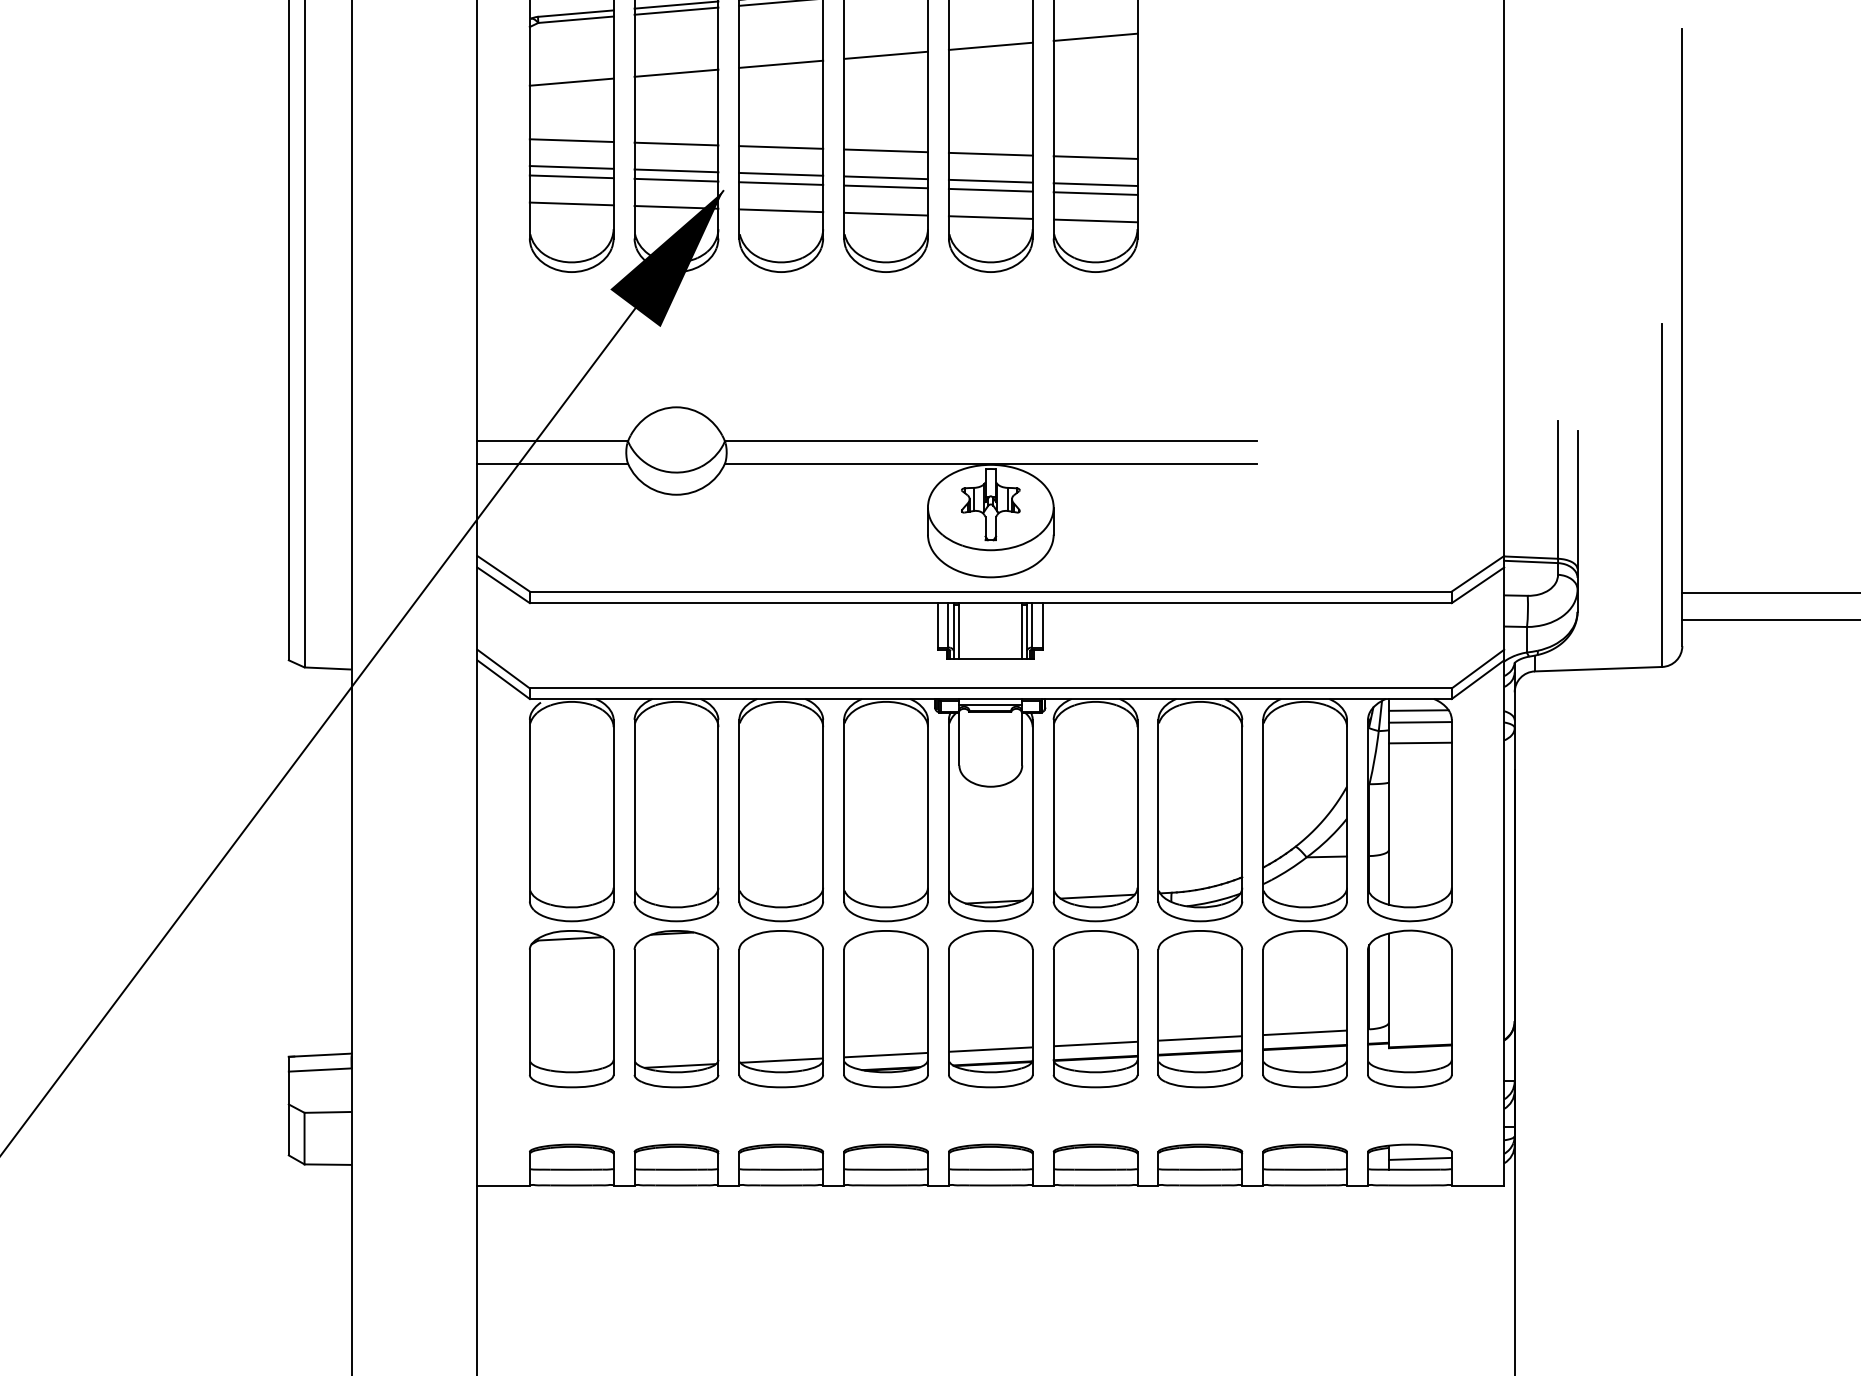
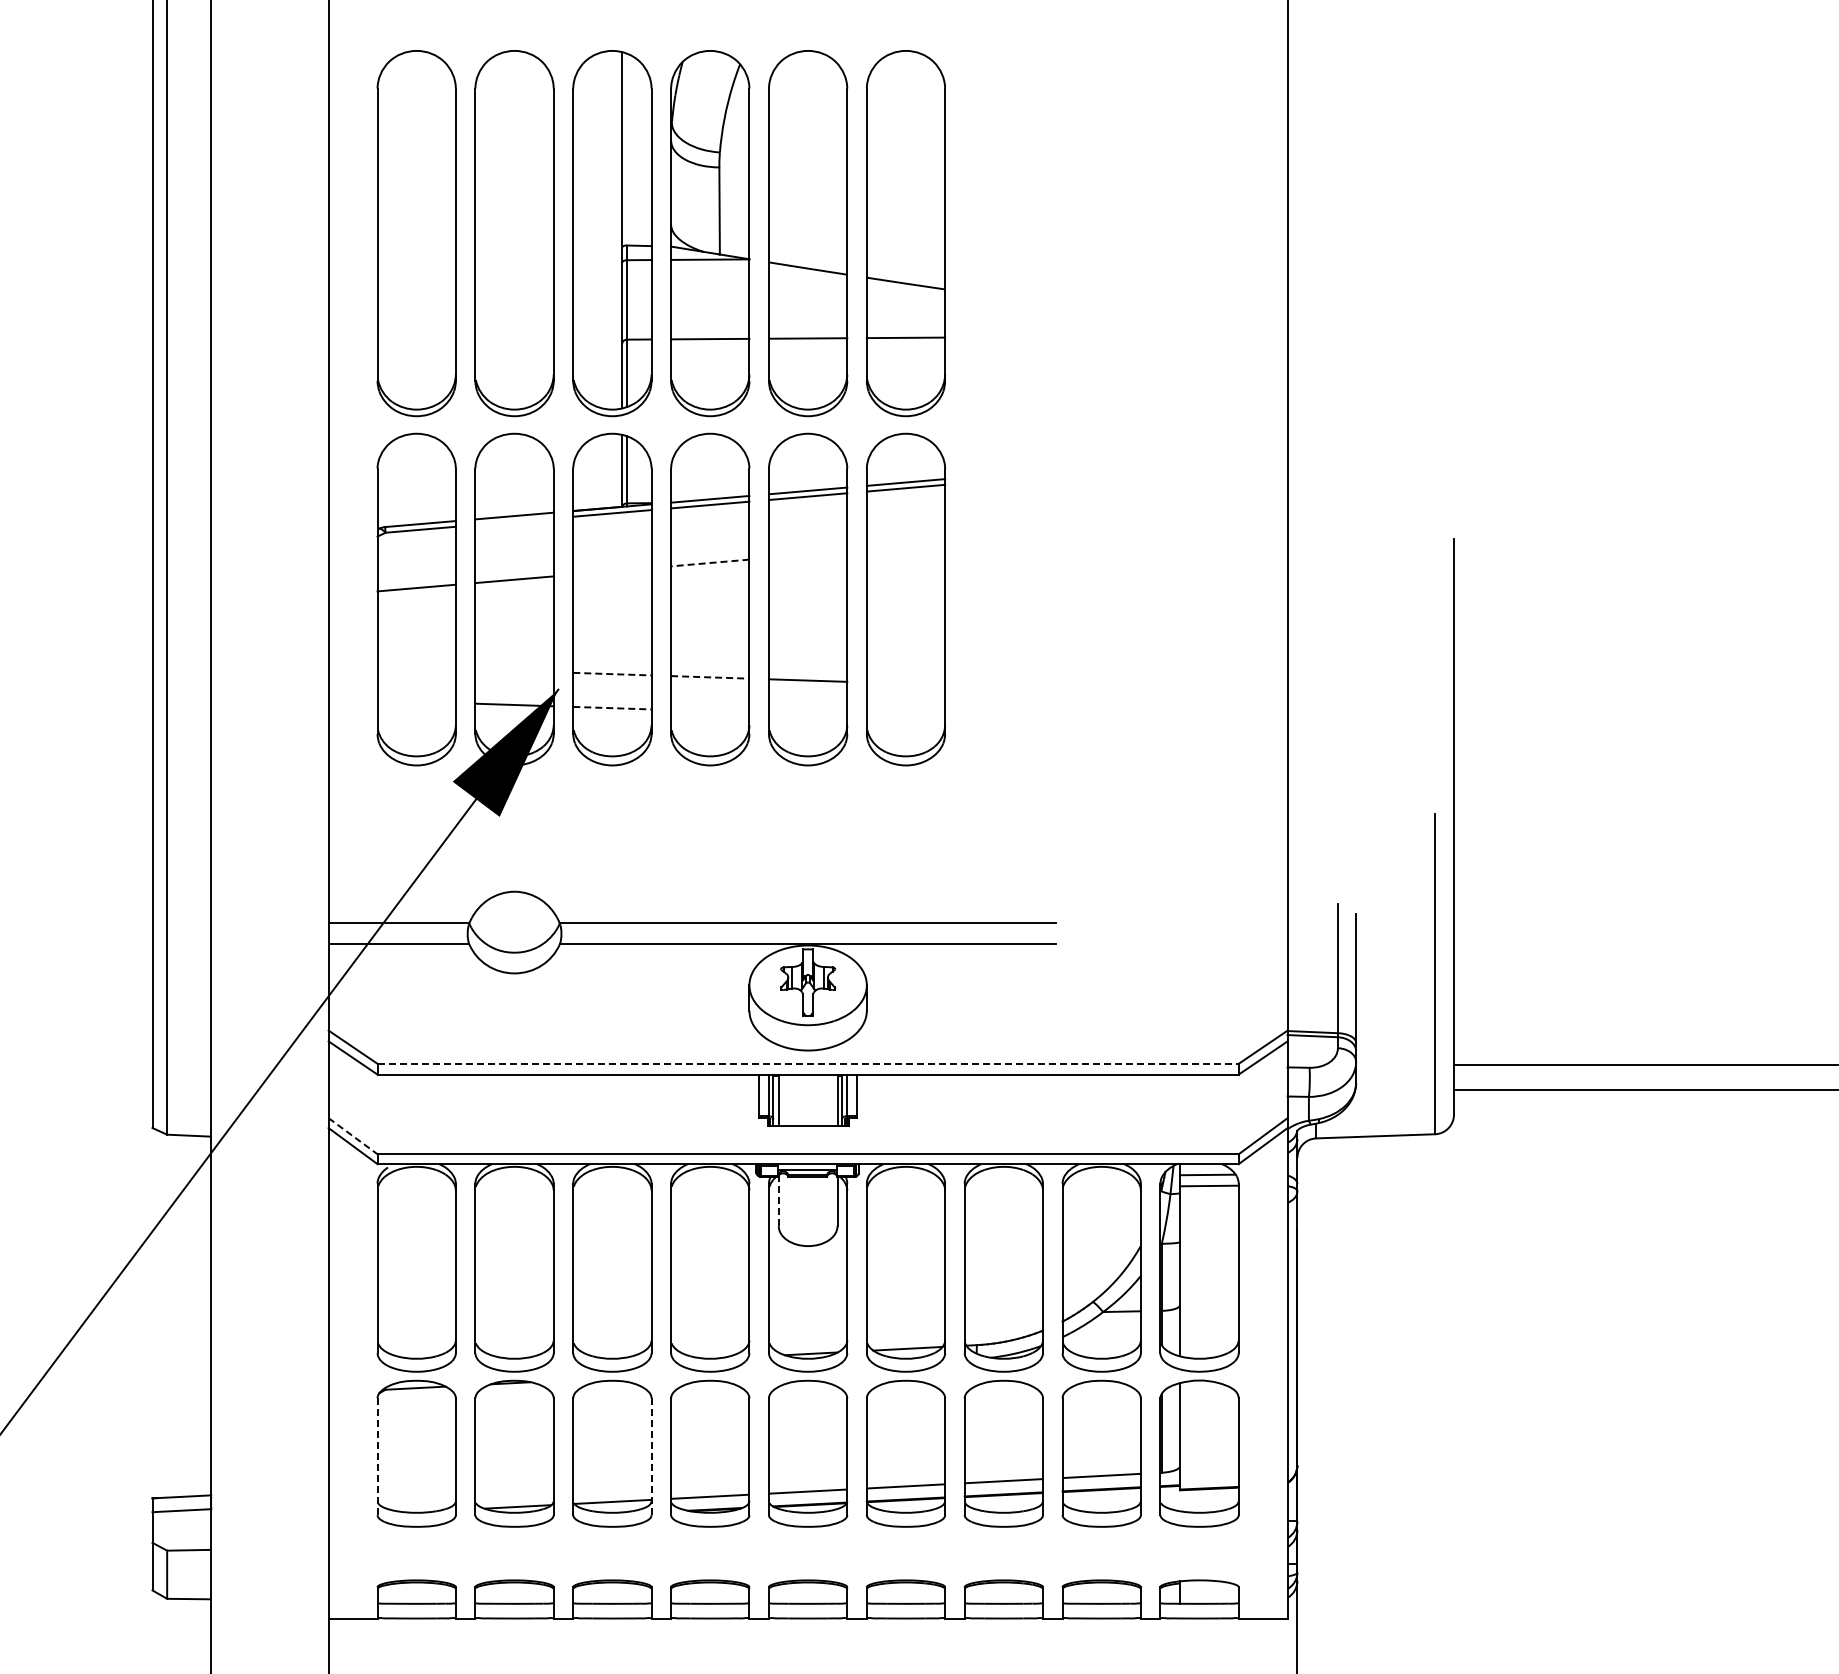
line: (676, 10) -> (514, 521), removed
line: (1095, 36) -> (905, 545), removed
line: (990, 46) -> (807, 554), removed
line: (885, 55) -> (709, 563), solid -> dashed
line: (781, 64) -> (612, 571), removed
line: (571, 140) -> (416, 642), removed
line: (676, 143) -> (514, 645), removed
line: (781, 146) -> (612, 648), removed
line: (886, 150) -> (710, 651), removed
line: (990, 154) -> (807, 655), removed
line: (1095, 157) -> (905, 658), removed
line: (571, 167) -> (416, 667), removed
line: (676, 170) -> (514, 670), removed
line: (781, 174) -> (612, 674), solid -> dashed
line: (571, 176) -> (416, 676), removed
line: (886, 177) -> (710, 677), solid -> dashed
line: (676, 180) -> (514, 679), removed
line: (781, 183) -> (612, 682), removed
line: (1095, 184) -> (905, 683), removed
line: (886, 186) -> (710, 685), removed
line: (990, 189) -> (807, 688), removed
line: (1095, 192) -> (905, 691), removed
line: (571, 203) -> (416, 701), removed
line: (781, 211) -> (612, 708), solid -> dashed
line: (886, 214) -> (710, 711), removed
line: (990, 217) -> (807, 714), removed
line: (1096, 220) -> (906, 717), removed
line: (991, 591) -> (808, 1063), solid -> dashed
line: (504, 669) -> (353, 1136), solid -> dashed
line: (959, 738) -> (778, 1201), solid -> dashed
line: (1419, 743) -> (1208, 1205), removed
line: (823, 1012) -> (651, 1456), solid -> dashed
line: (529, 1013) -> (377, 1457), solid -> dashed
line: (1419, 1158) -> (1208, 1593), removed

